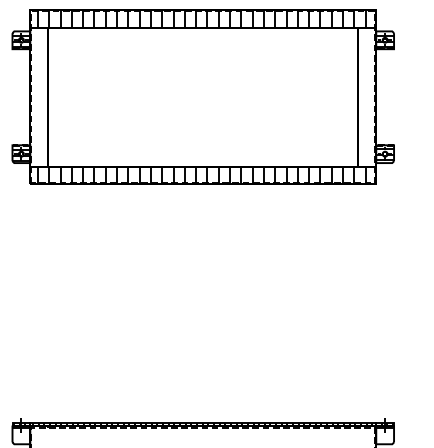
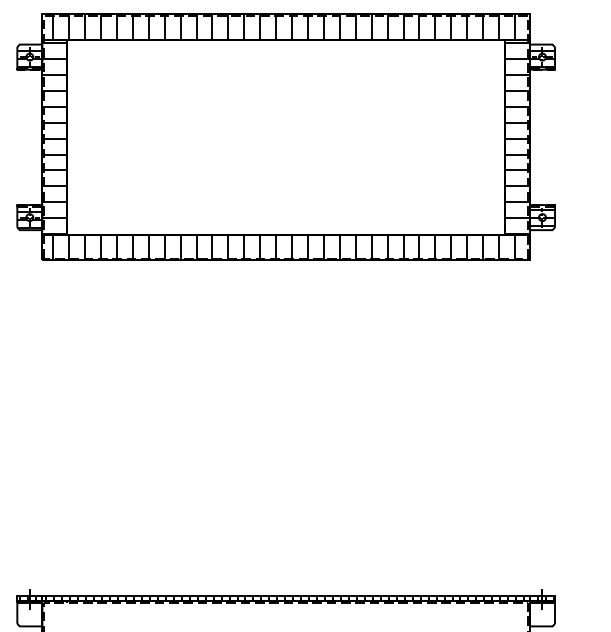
hatch: (38, 98) -> (54, 138), added
hatch: (366, 98) -> (516, 138), added

